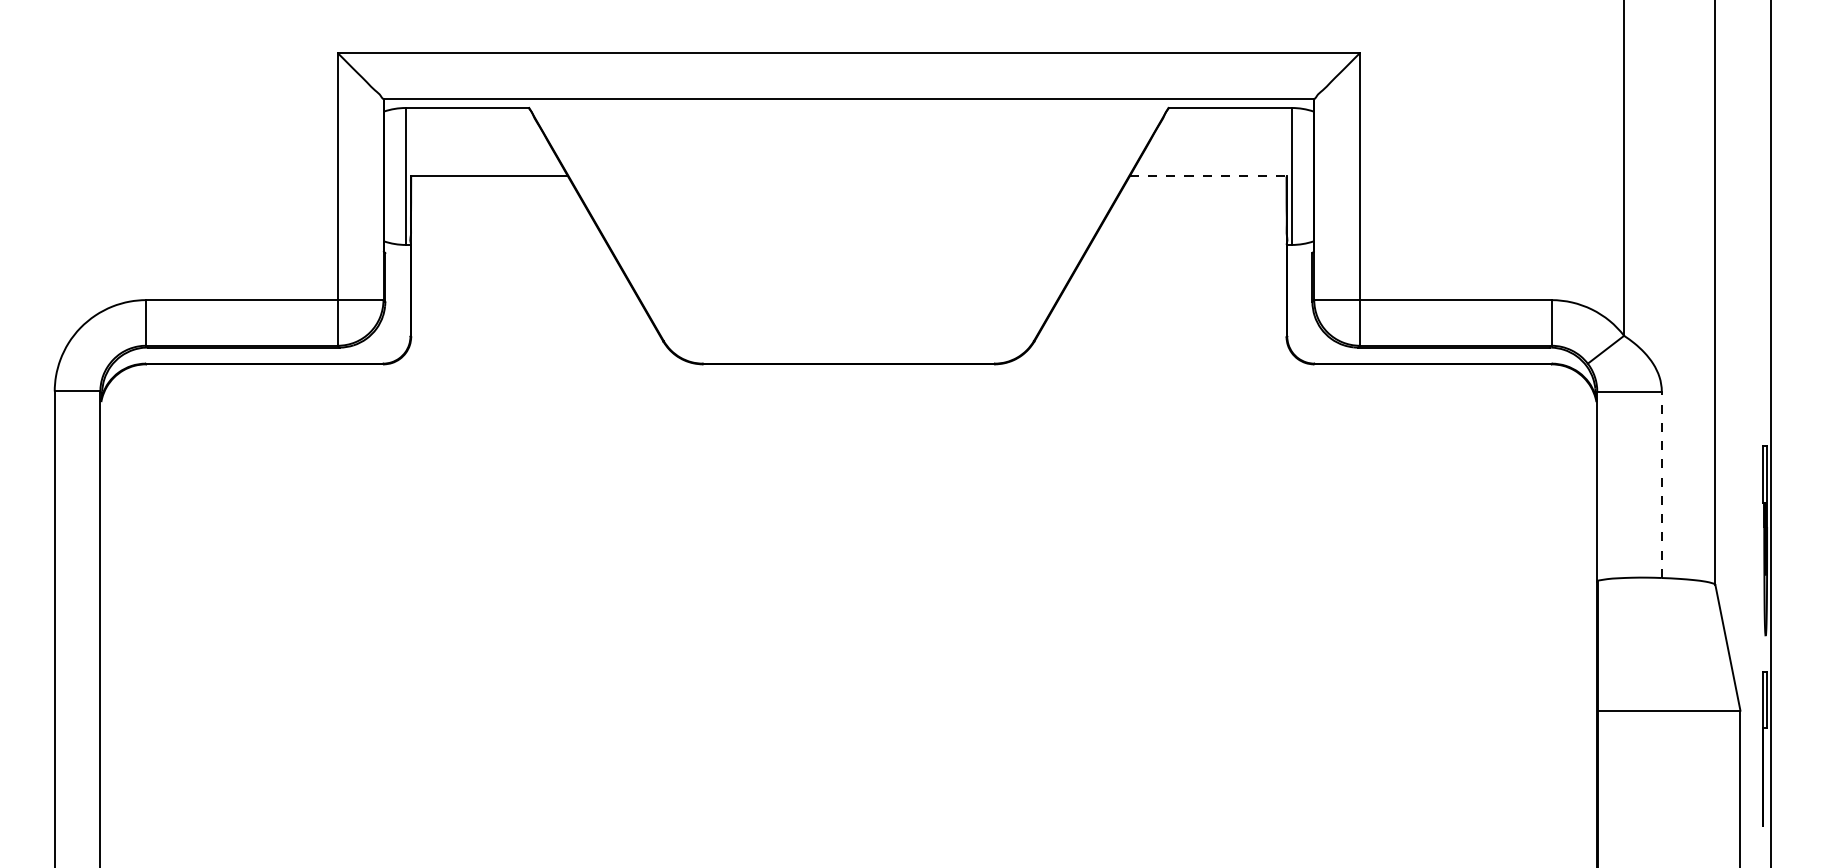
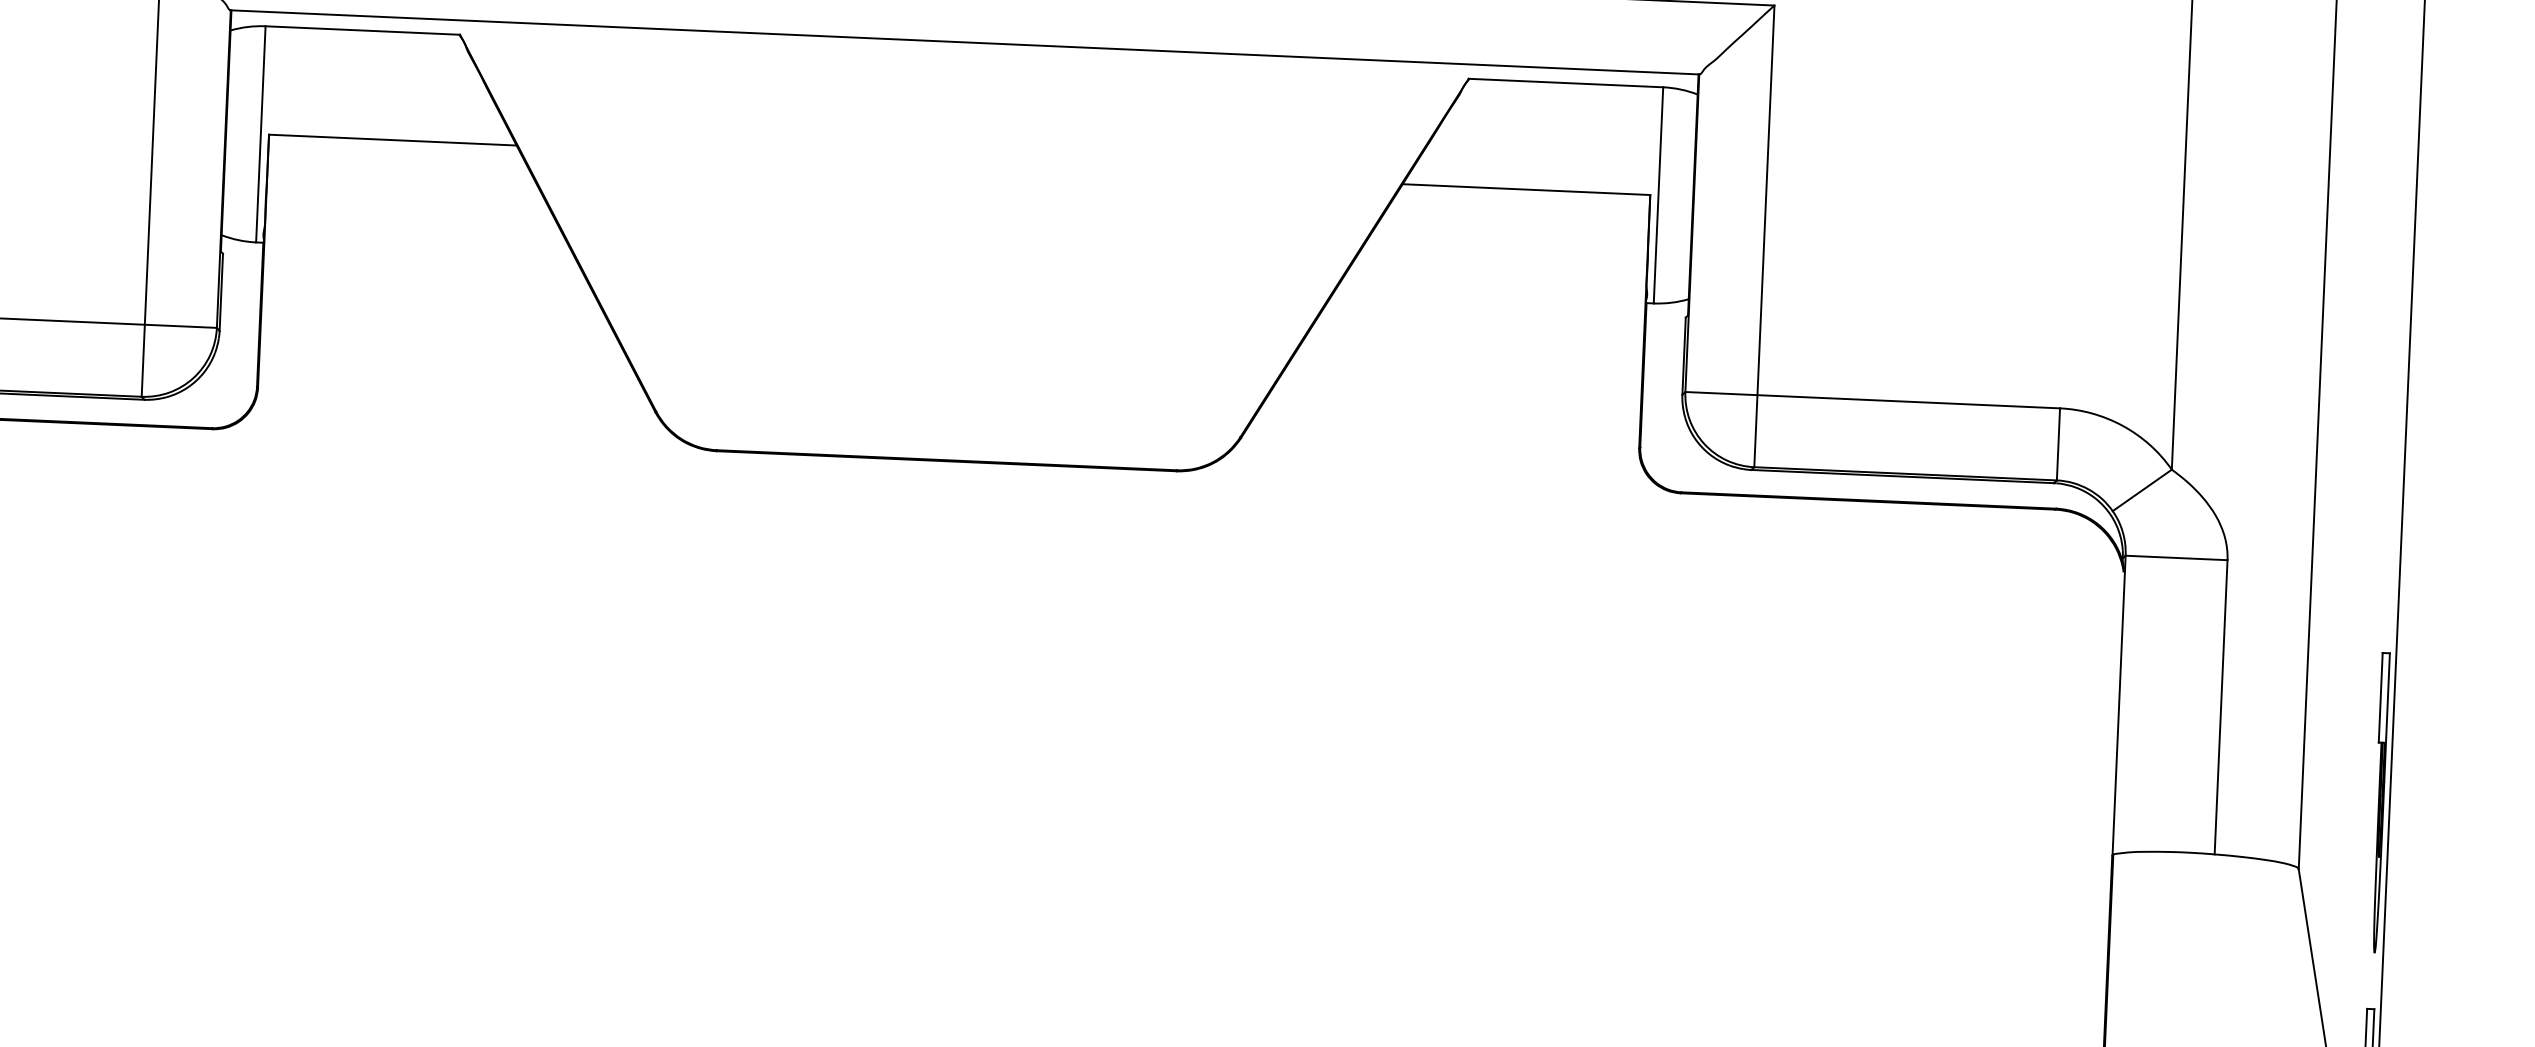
line: (1208, 176) -> (1527, 189), dashed -> solid
line: (1661, 484) -> (2220, 706), dashed -> solid

